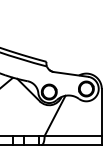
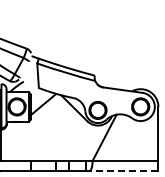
line: (71, 145) -> (123, 171), solid -> dashed

